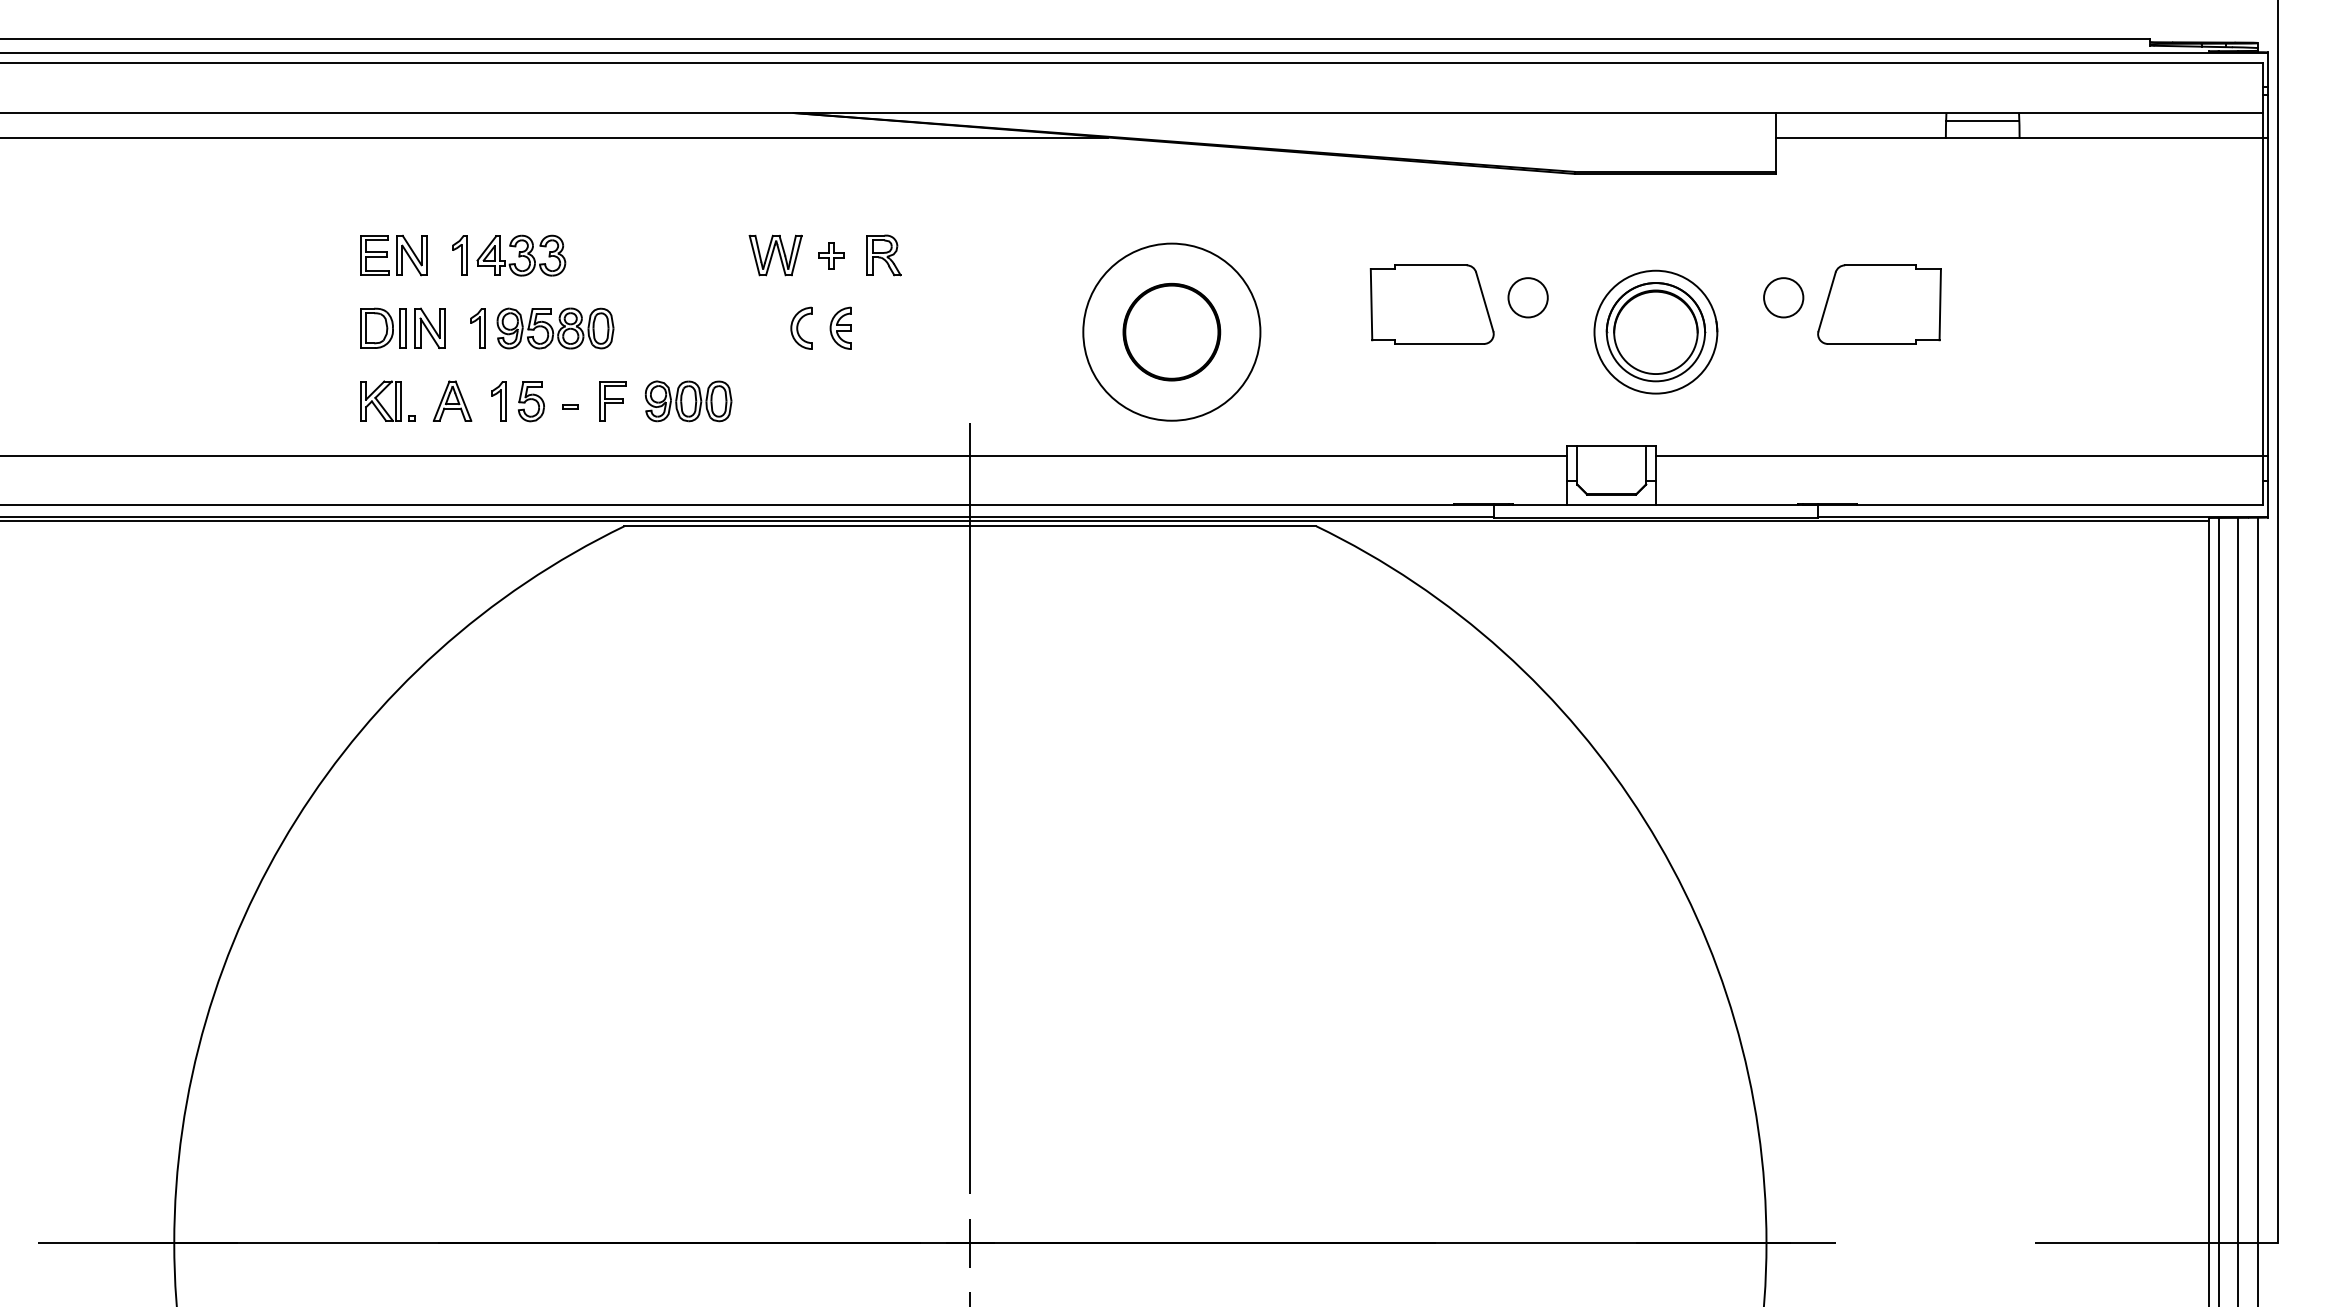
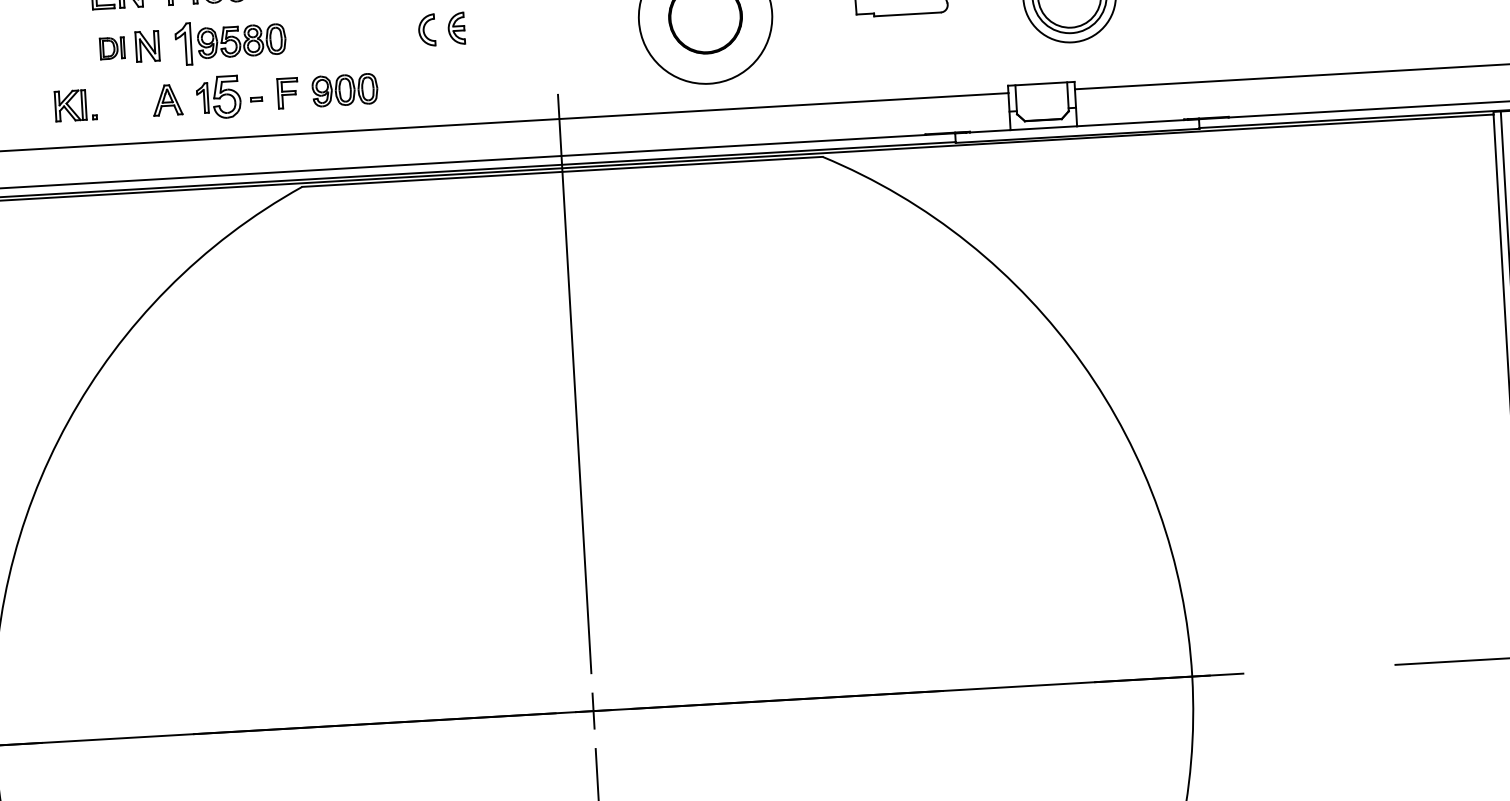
part: (383, 327) -> (112, 47), size x0.7
part: (477, 328) -> (183, 44), size x1.4
part: (531, 401) -> (226, 97), size x1.4
part: (382, 405) -> (72, 109), moved

